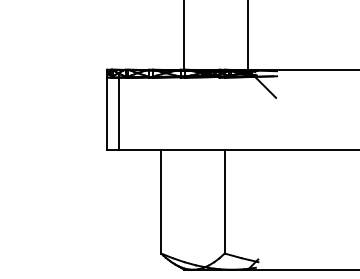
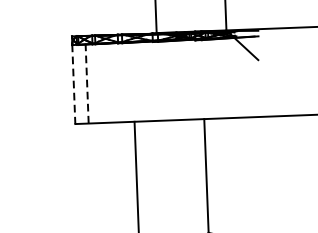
line: (119, 111) -> (87, 81), solid -> dashed
line: (107, 113) -> (74, 84), solid -> dashed

